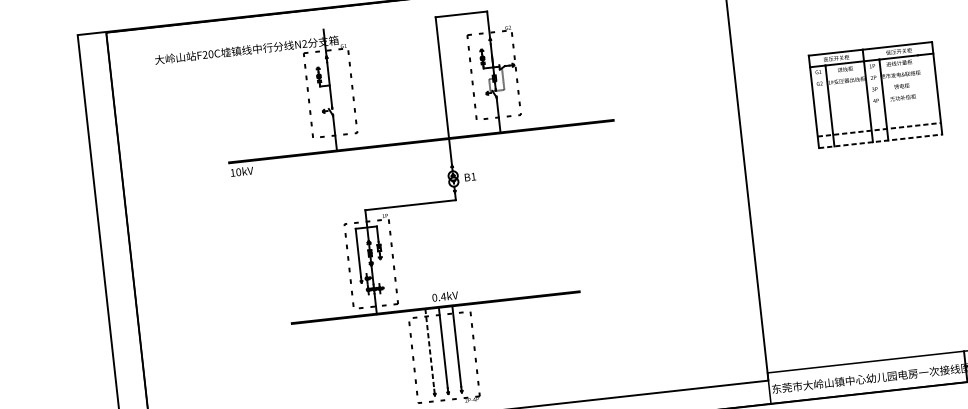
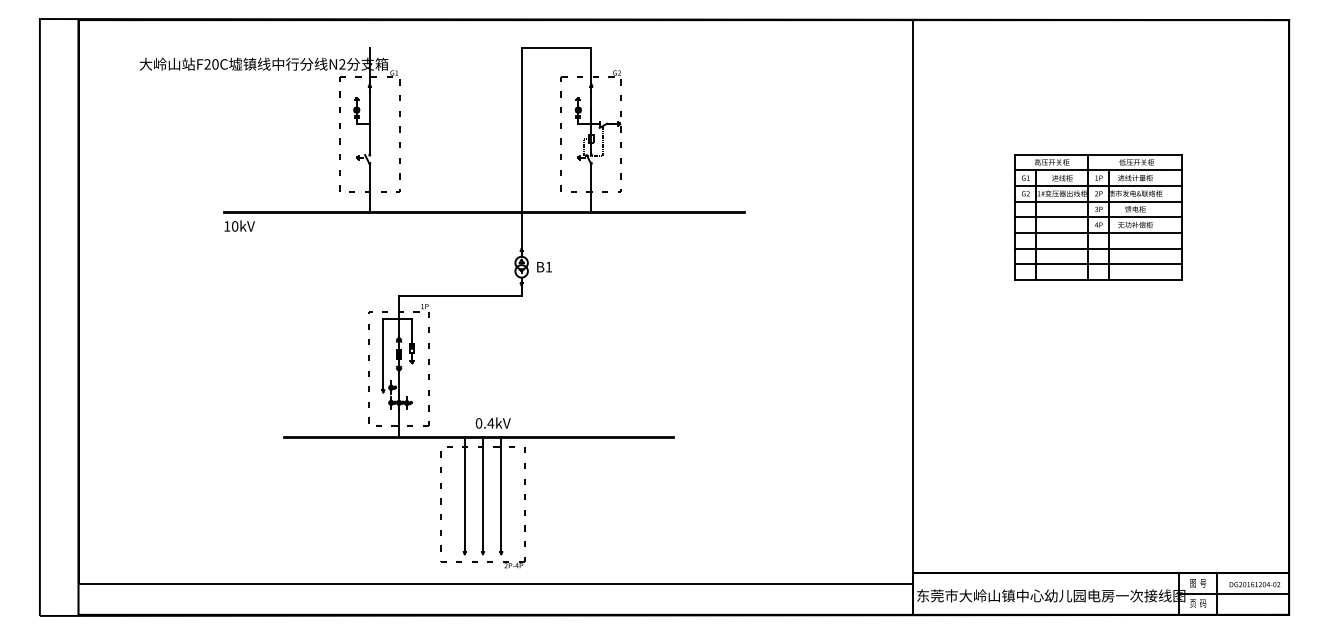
line: (872, 71) -> (1098, 185), added
line: (873, 83) -> (1098, 201), added
line: (875, 95) -> (1098, 217), added
line: (876, 106) -> (1098, 232), added
line: (877, 118) -> (1098, 248), added
line: (879, 129) -> (1099, 264), dashed -> solid
line: (881, 141) -> (1099, 279), dashed -> solid
line: (429, 349) -> (464, 491), dashed -> solid

